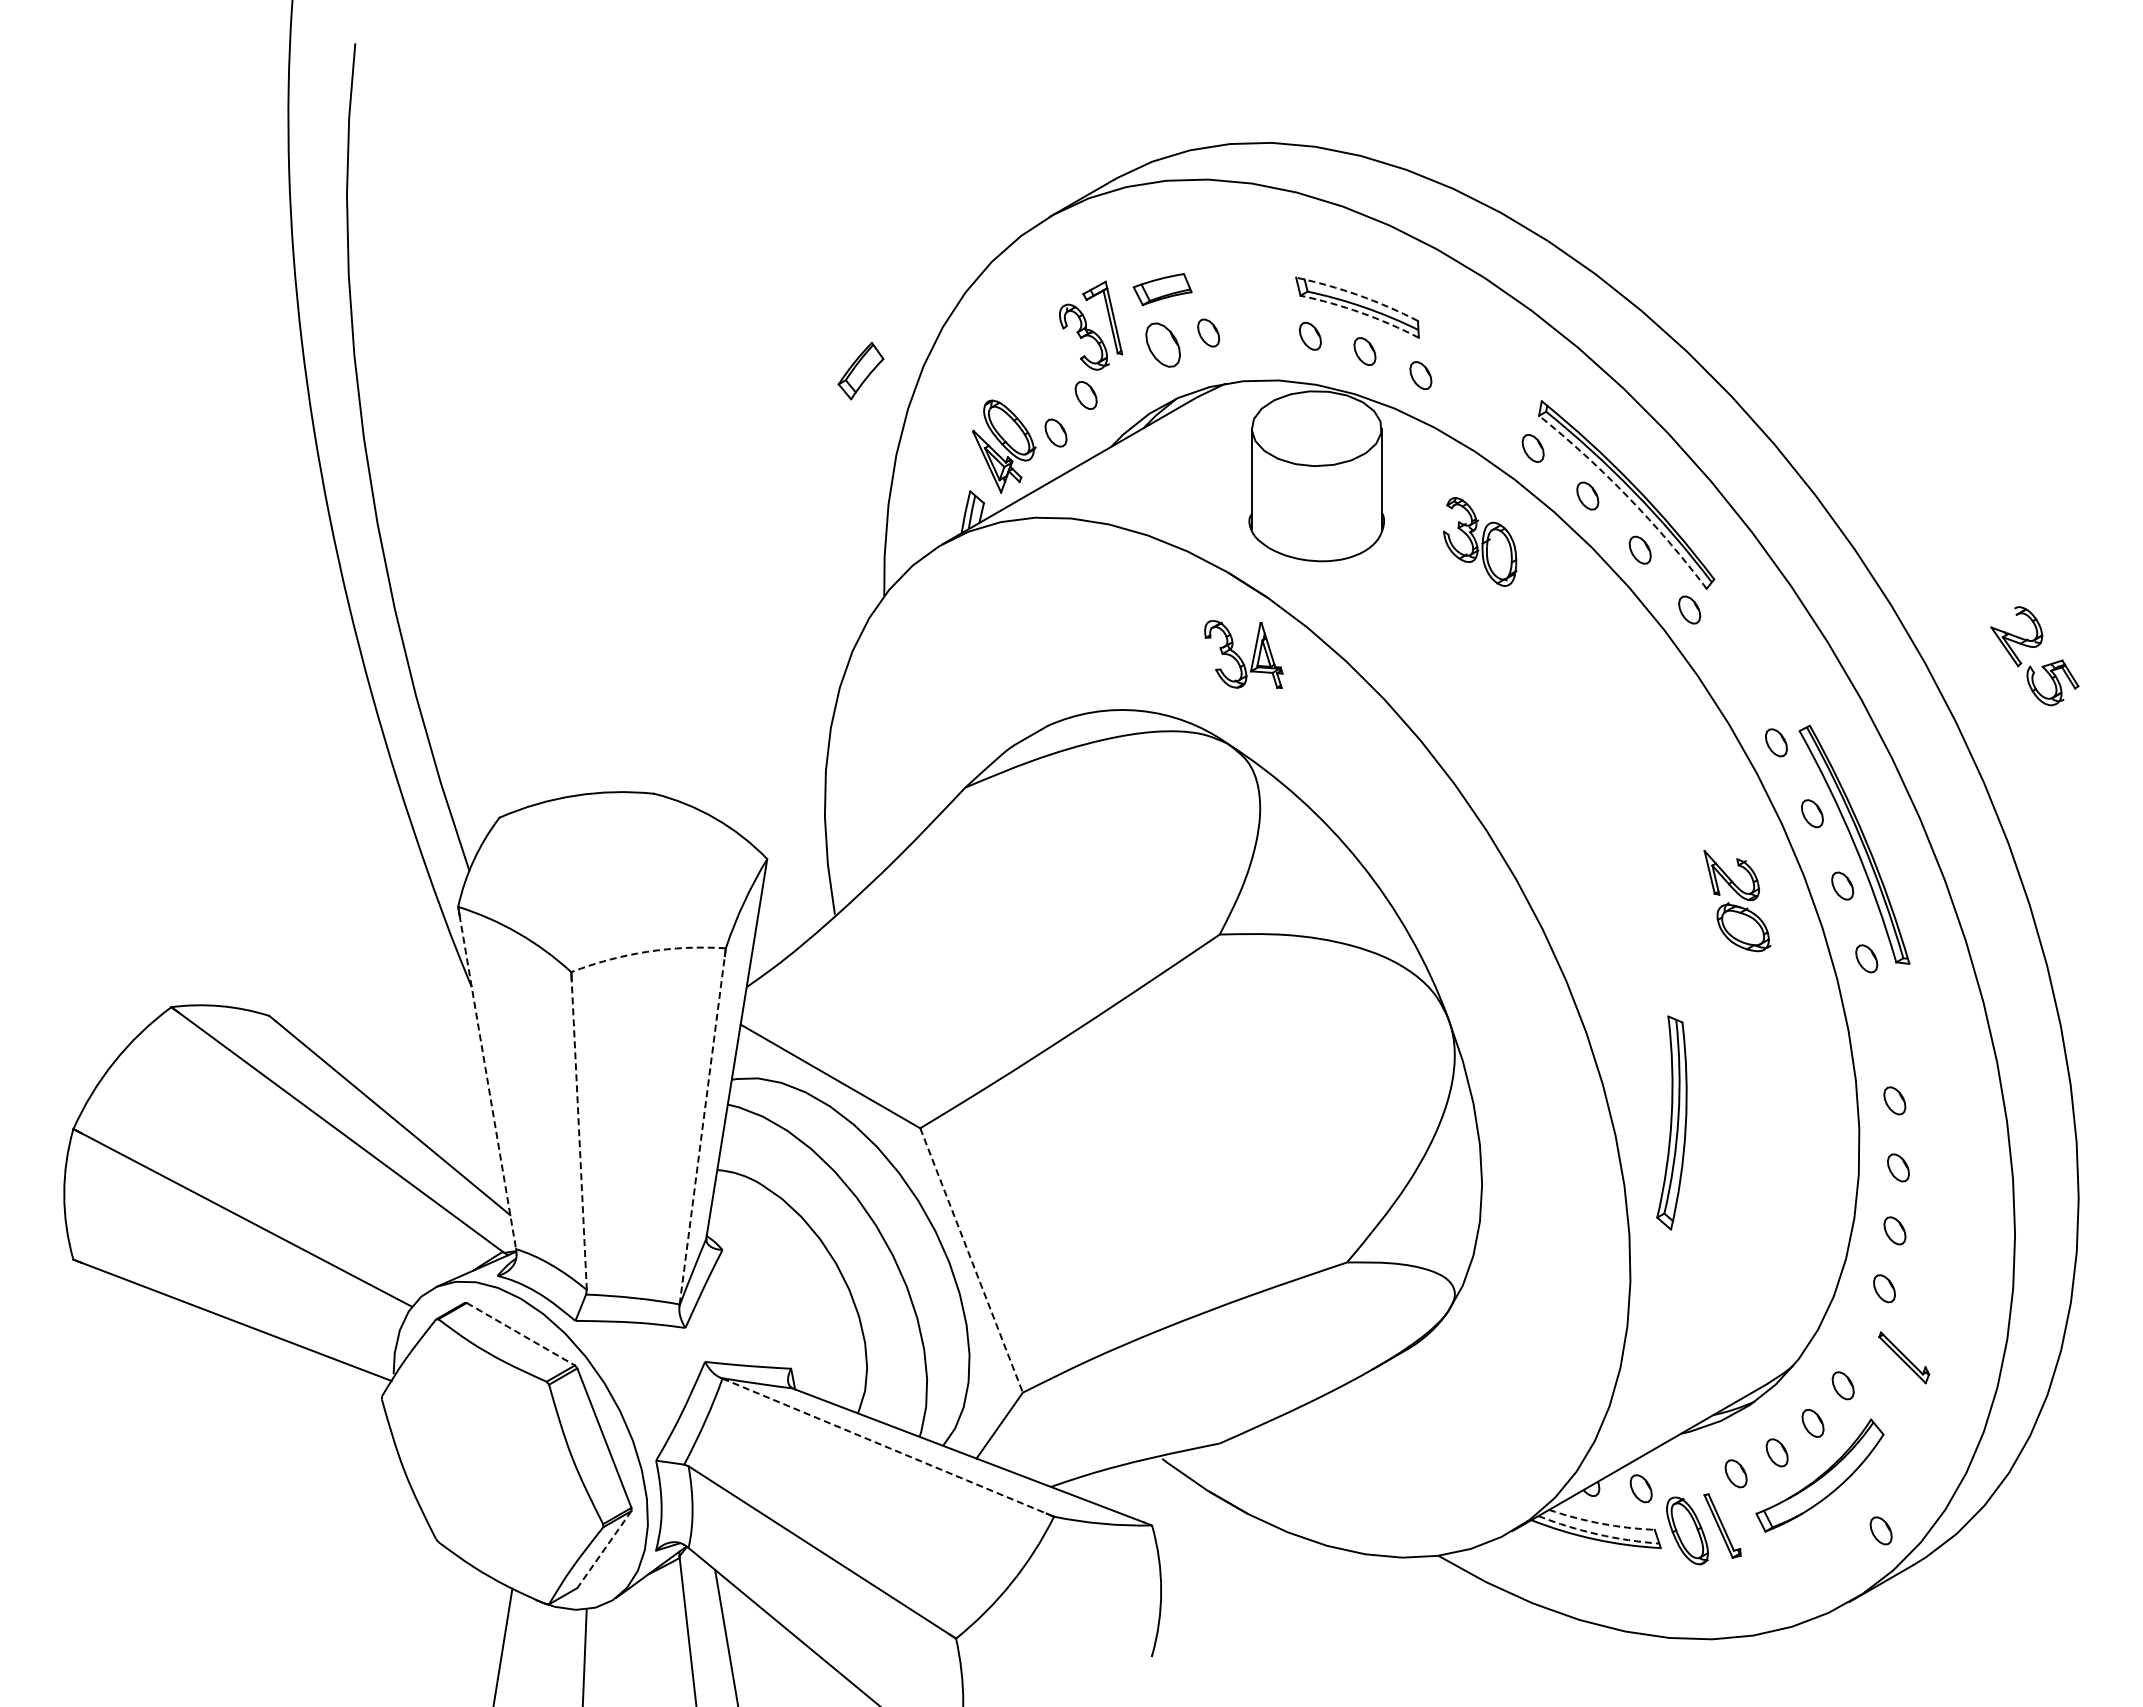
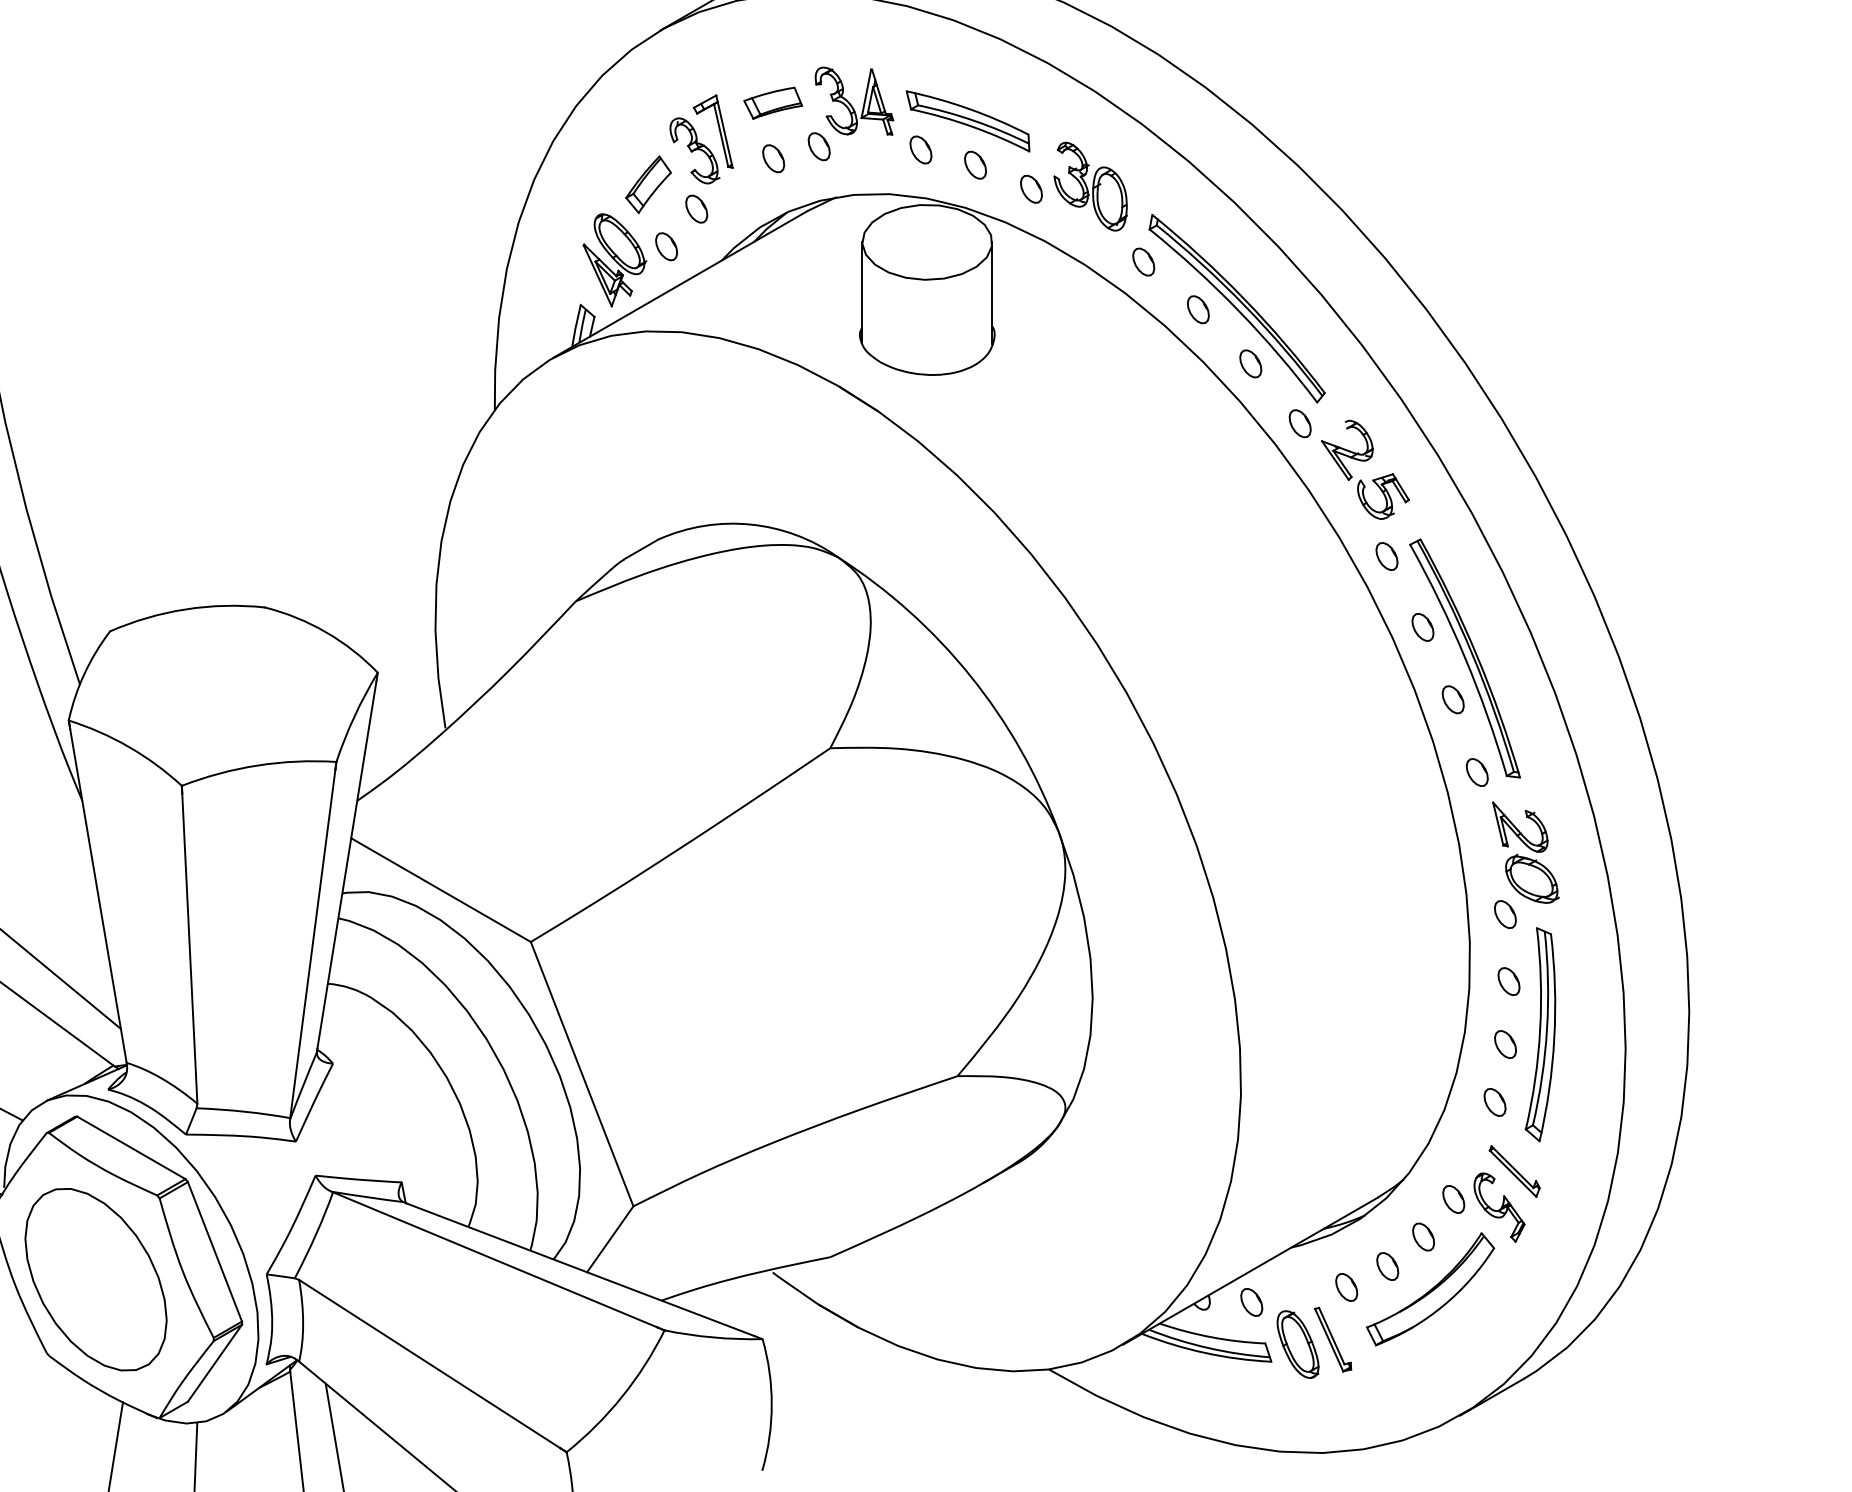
arc: (1358, 295) -> (969, 109), dashed -> solid
arc: (1361, 312) -> (972, 126), dashed -> solid
part: (1162, 344) -> (773, 158), size x0.62
part: (860, 370) -> (648, 184), moved
arc: (1628, 497) -> (1239, 311), dashed -> solid
part: (1480, 541) -> (1091, 186), moved
part: (2034, 647) -> (1365, 461), moved
part: (1243, 654) -> (854, 101), moved
part: (1737, 900) -> (1526, 852), moved
arc: (647, 951) -> (258, 765), dashed -> solid
line: (487, 1082) -> (98, 896), dashed -> solid
part: (1671, 1122) -> (1540, 1034), moved
line: (702, 1130) -> (313, 944), dashed -> solid
line: (579, 1134) -> (190, 948), dashed -> solid
line: (971, 1260) -> (582, 1074), dashed -> solid
line: (521, 1334) -> (132, 1148), dashed -> solid
part: (1889, 1393) -> (1500, 1207), added
line: (884, 1446) -> (495, 1260), dashed -> solid
part: (485, 1465) -> (96, 1279), added
arc: (1601, 1523) -> (1212, 1337), dashed -> solid
part: (1880, 1530) -> (1491, 1344), removed
arc: (1597, 1534) -> (1208, 1348), dashed -> solid
line: (604, 1549) -> (215, 1363), dashed -> solid

